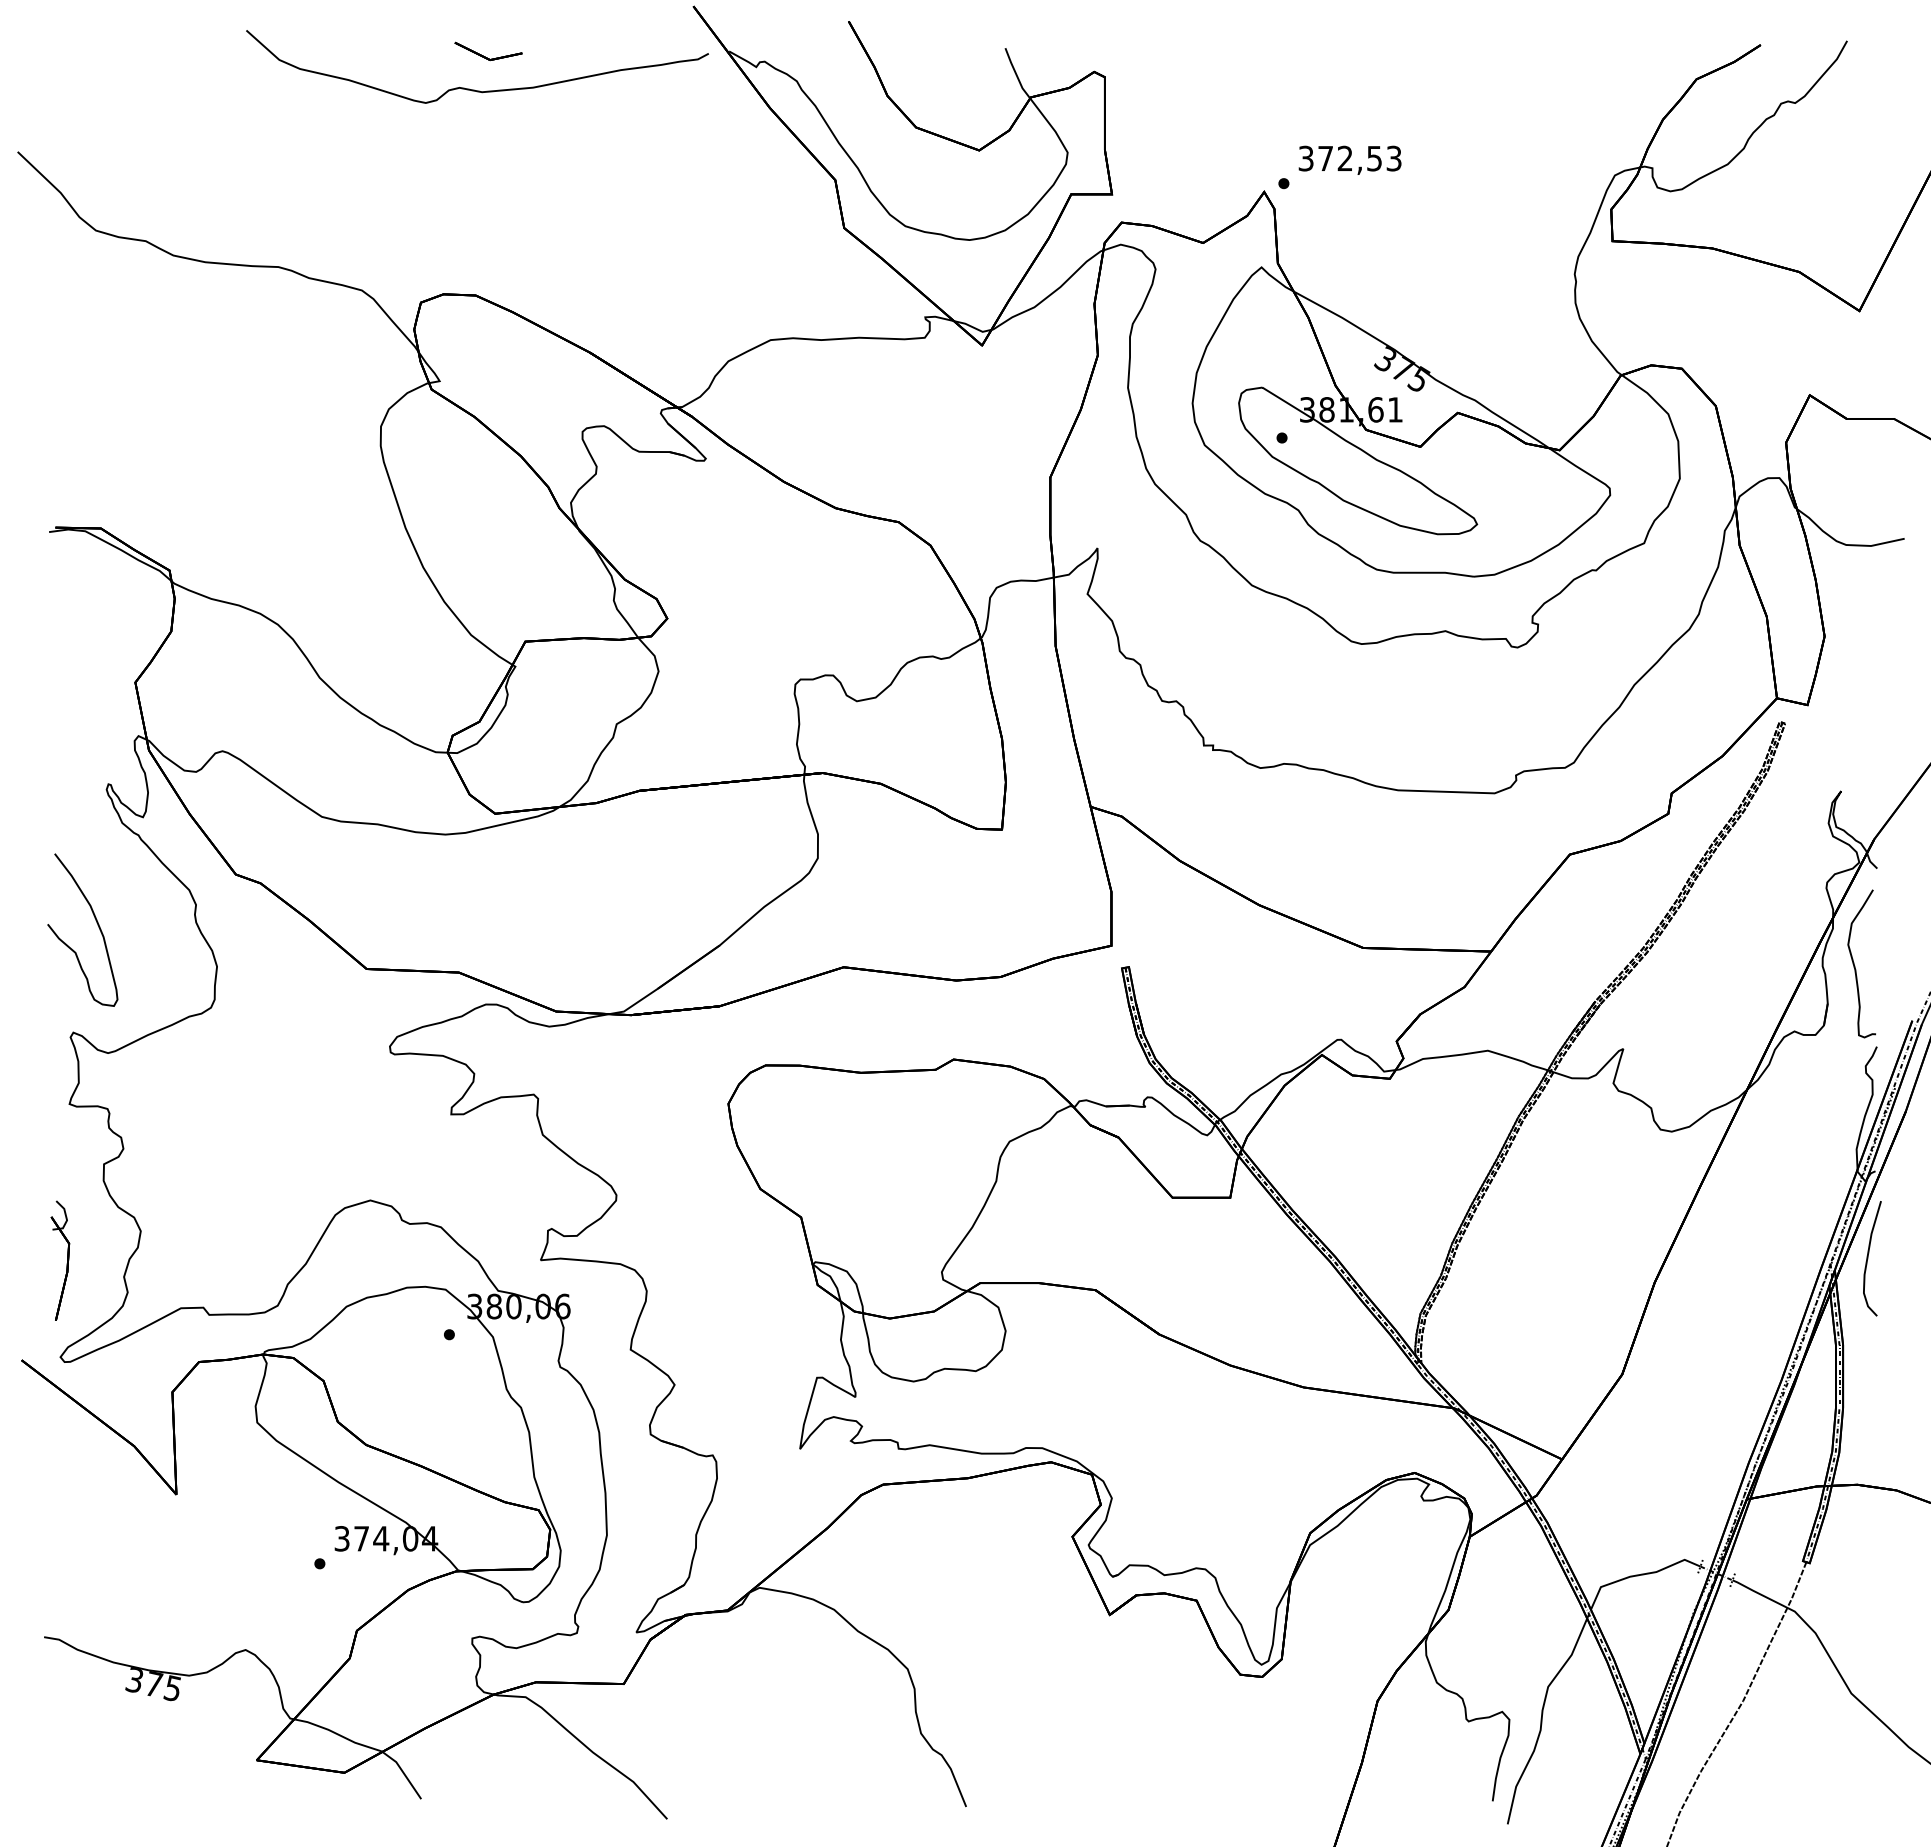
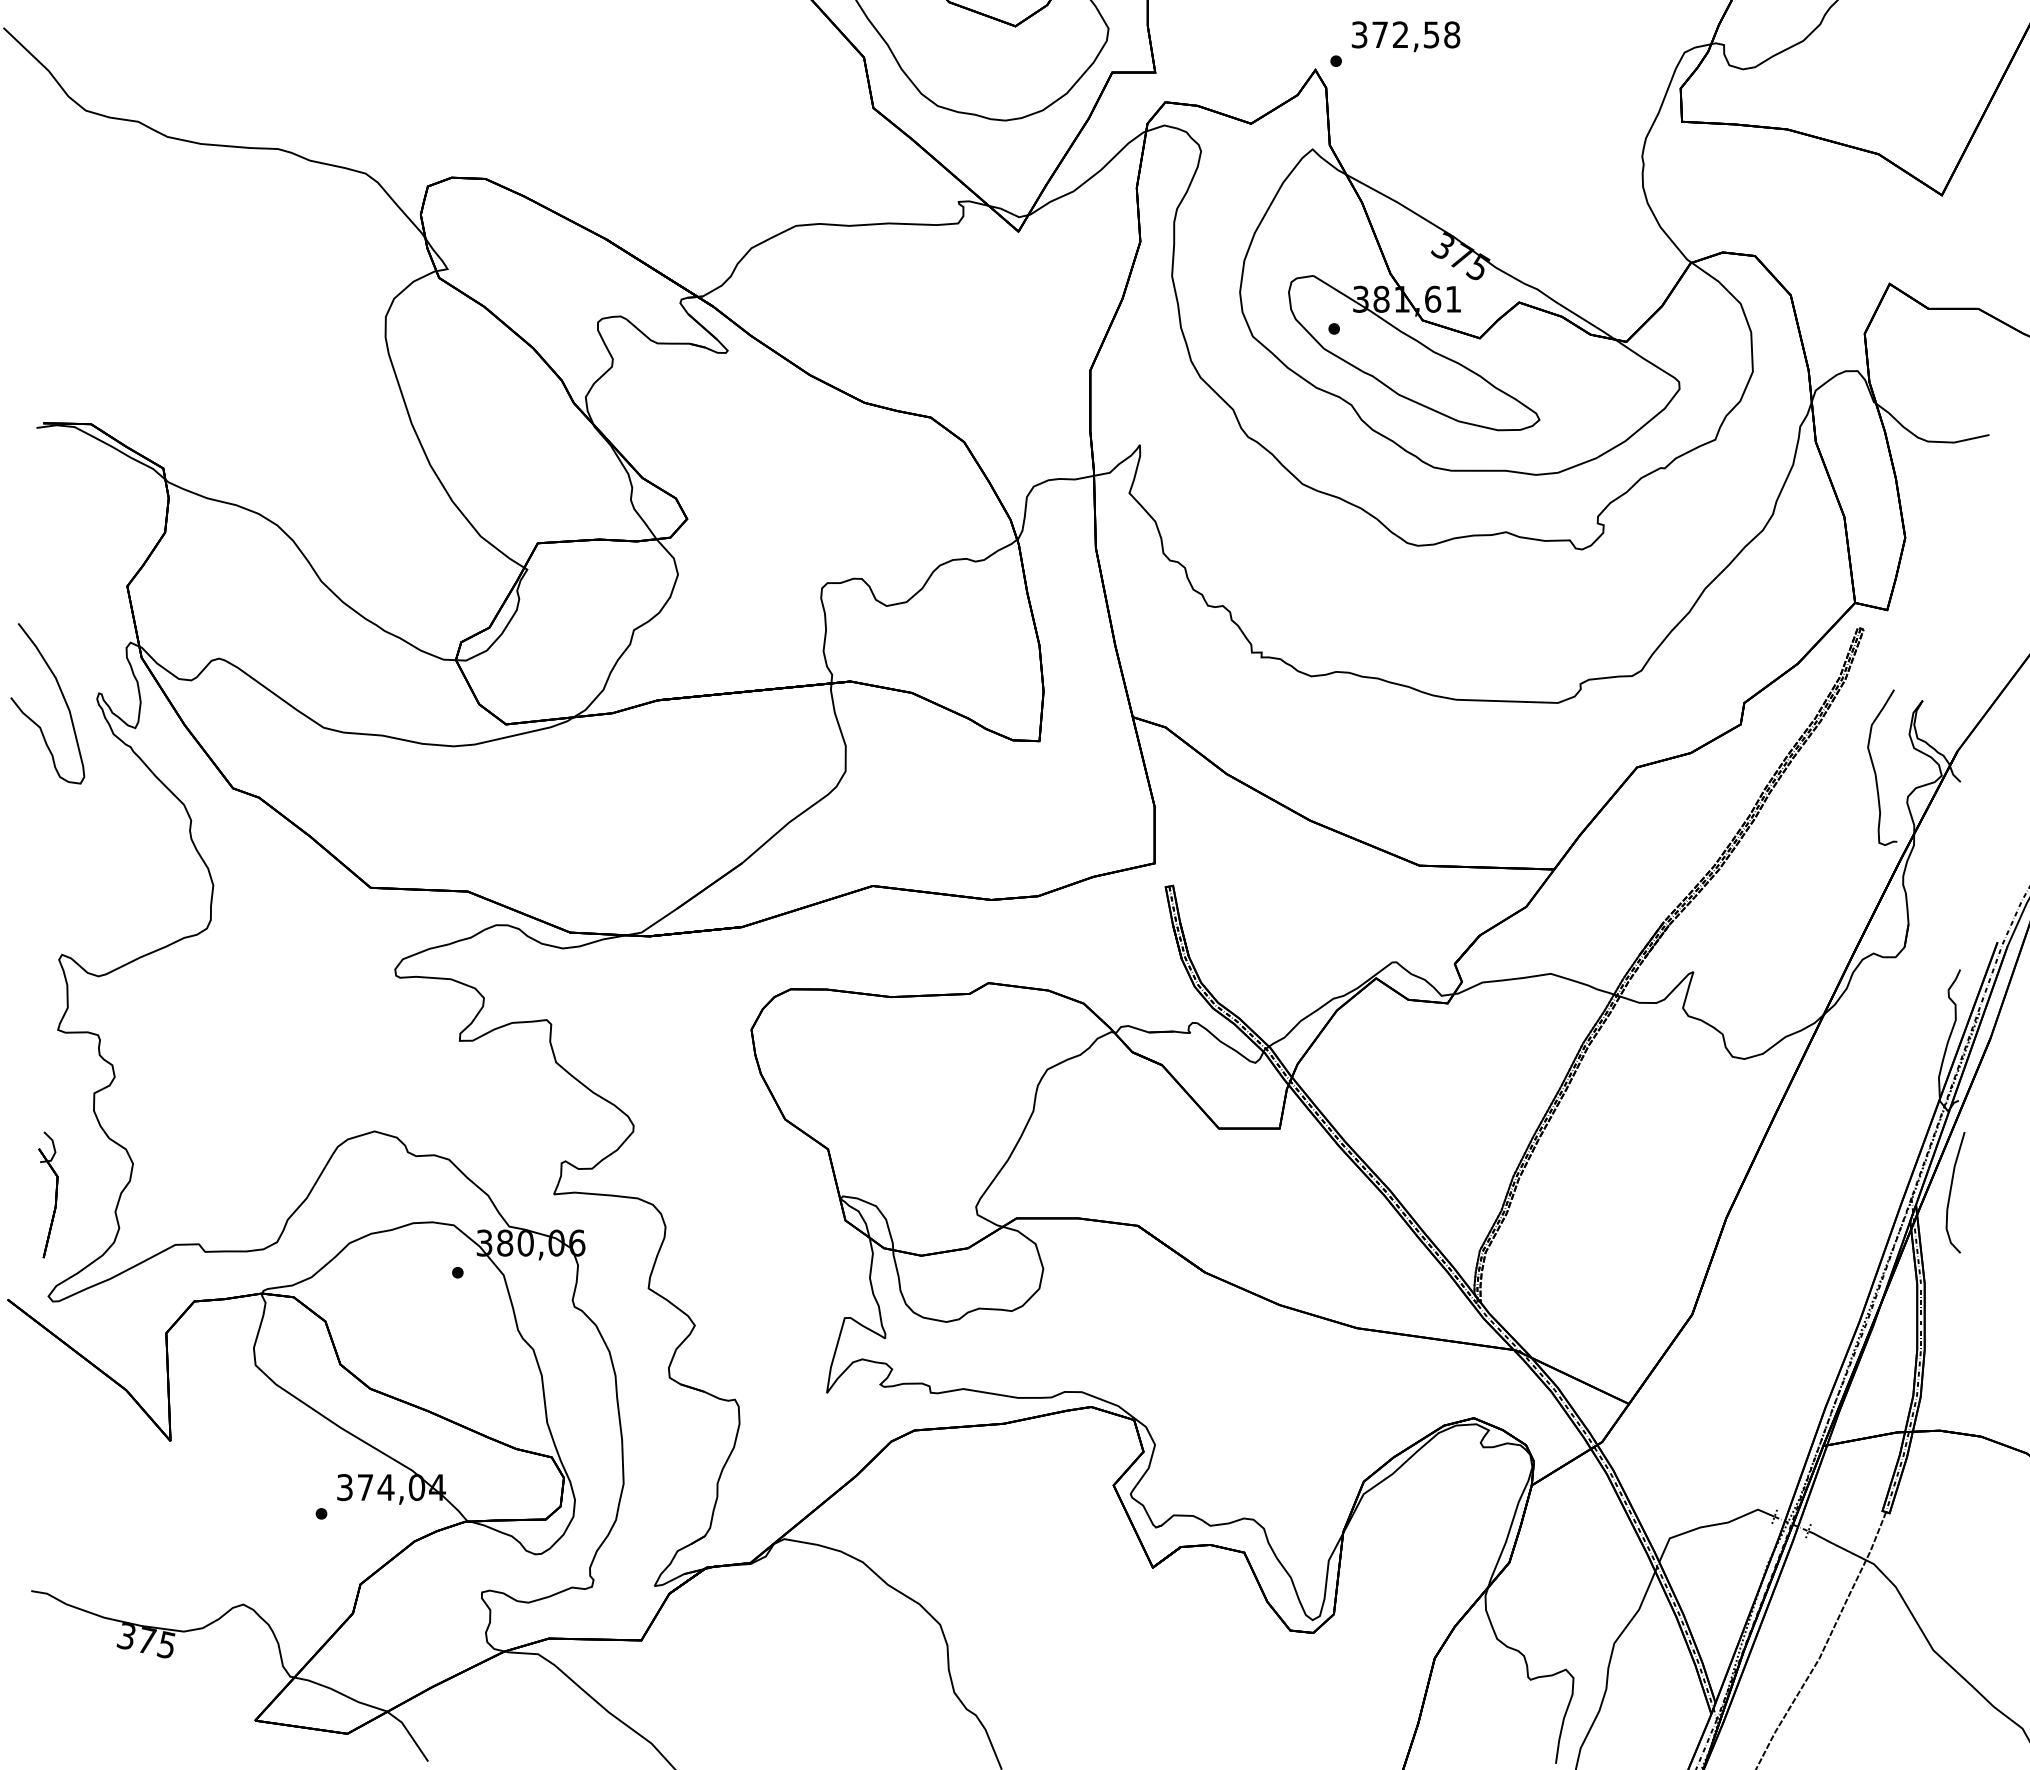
text: (1393, 158) -> (1451, 34), 372,53 -> 372,58
curve: (96, 923) -> (62, 696), moved
curve: (1855, 966) -> (1875, 770), moved

